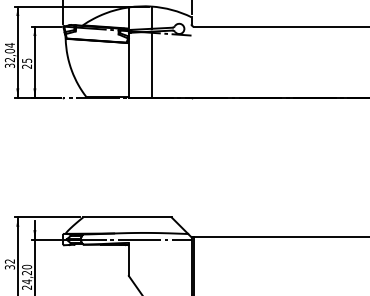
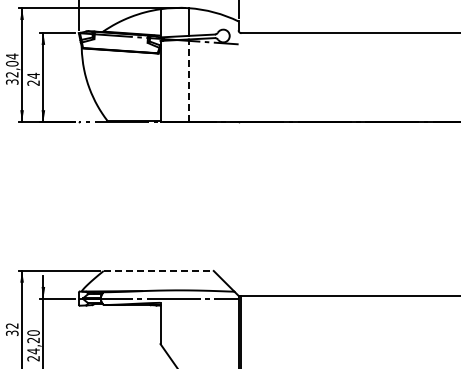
text: (26, 60) -> (33, 75), 25 -> 24
line: (151, 64) -> (188, 80), solid -> dashed
line: (128, 216) -> (159, 270), solid -> dashed

